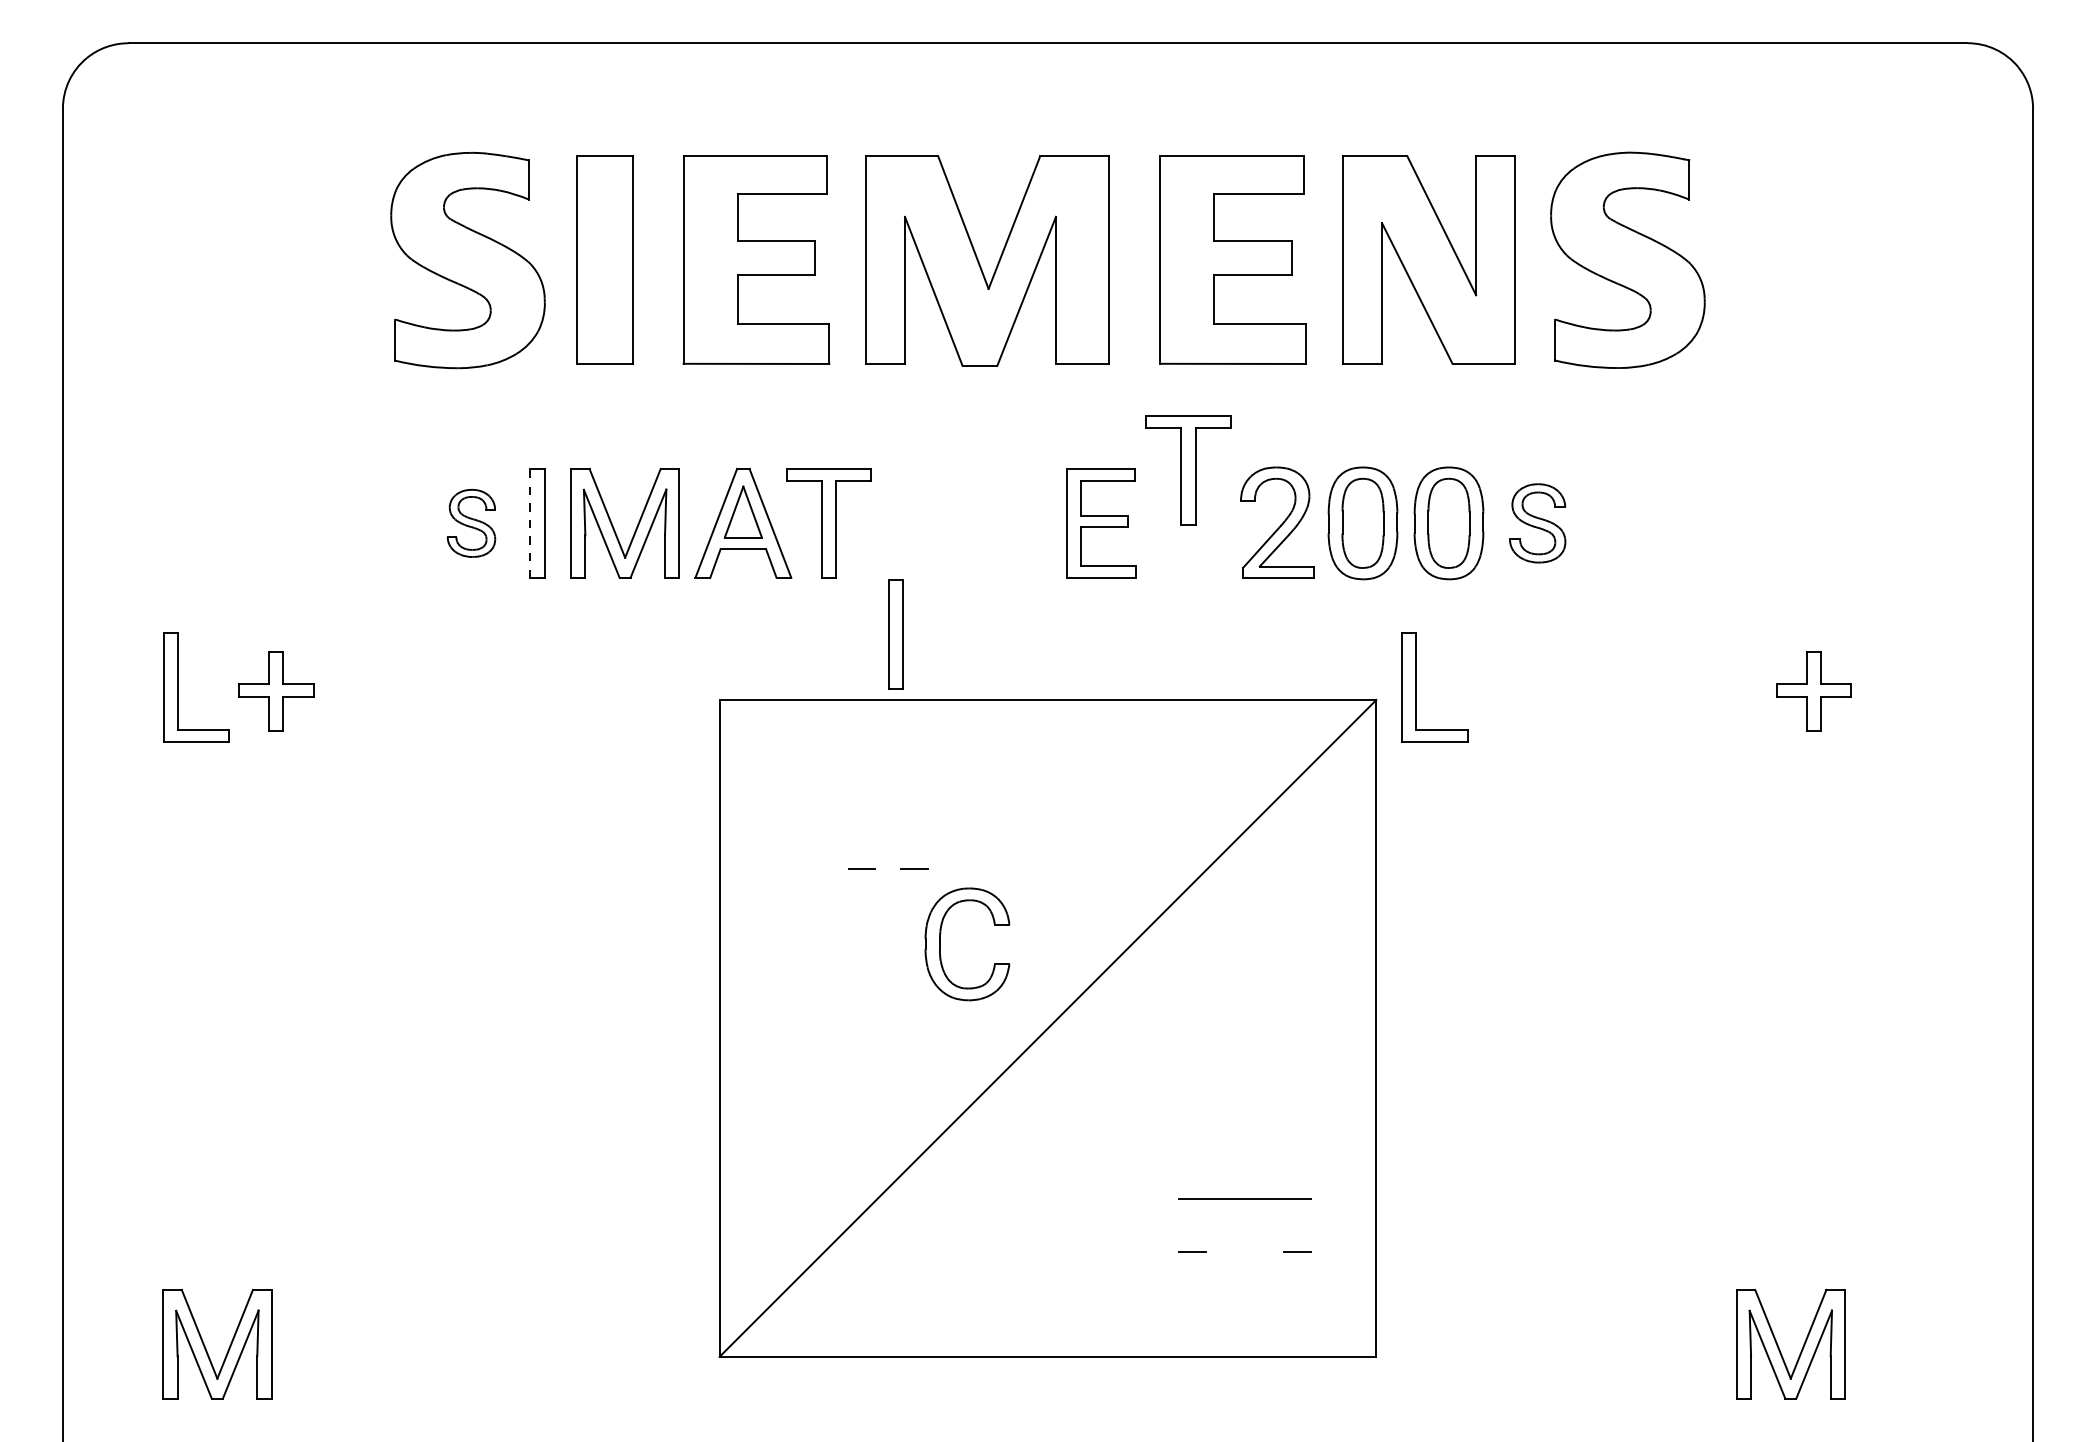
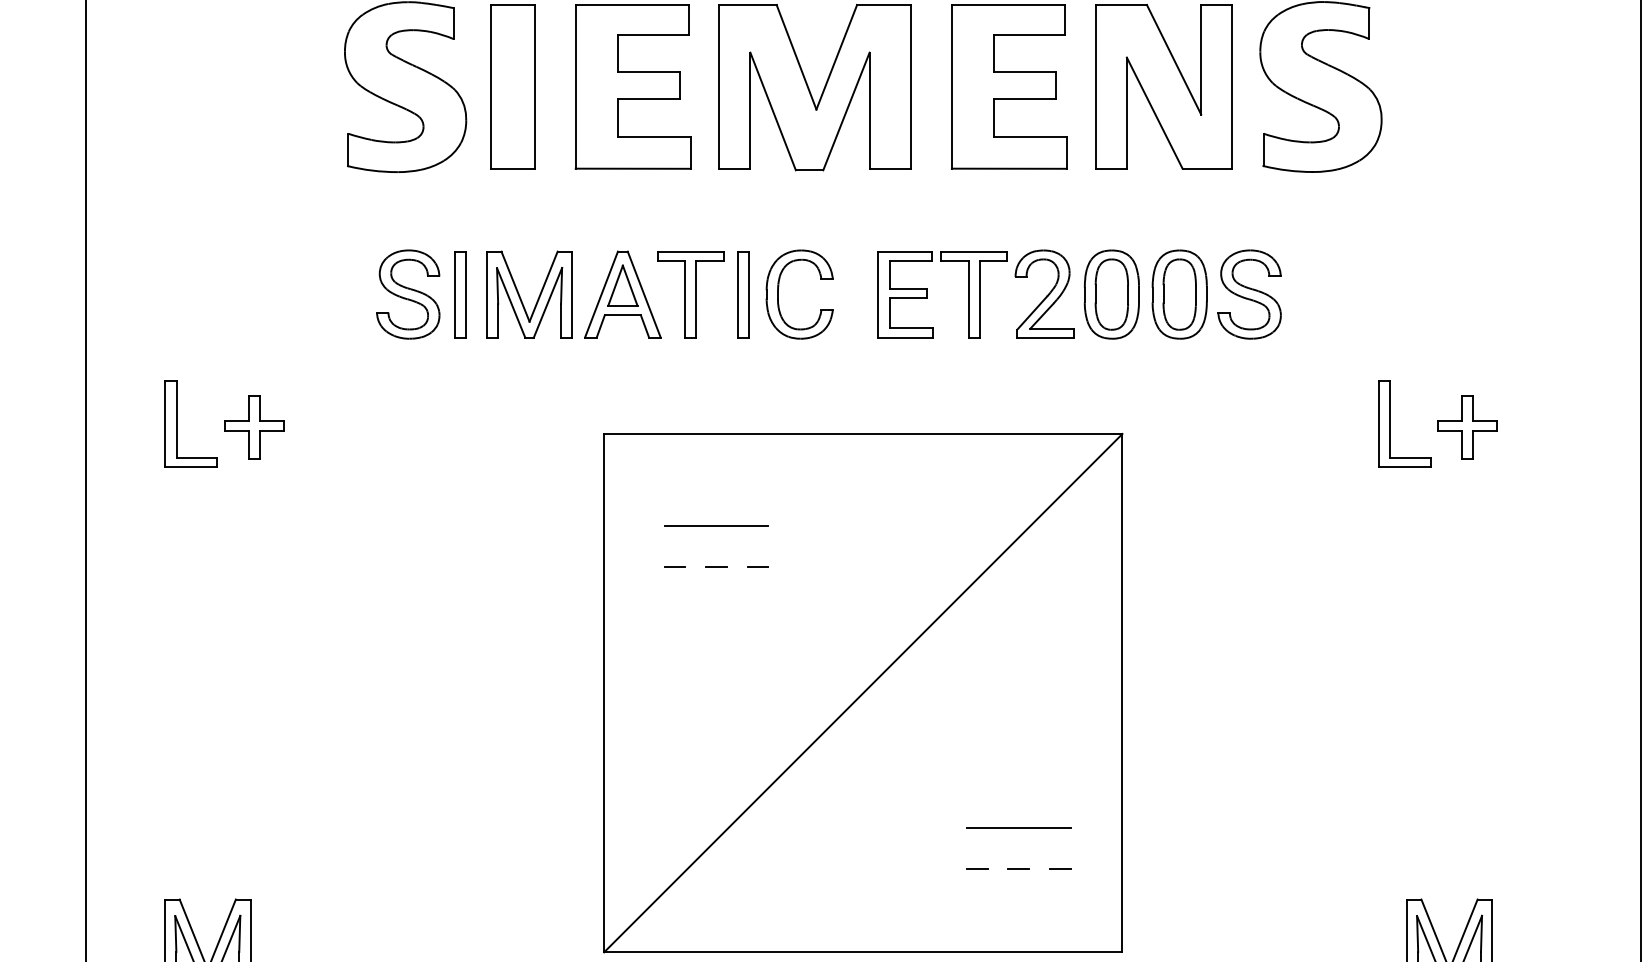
part: (1188, 470) -> (974, 294), moved
line: (530, 522) -> (454, 293), dashed -> solid
part: (471, 523) -> (408, 294), size x1.67
part: (1537, 523) -> (1249, 294), size x1.43
part: (895, 634) -> (742, 294), moved
part: (1416, 687) -> (1390, 424), moved
line: (861, 816) -> (716, 525), added
line: (809, 868) -> (675, 566), added
part: (940, 944) -> (778, 294), moved
line: (1244, 1251) -> (1018, 869), added

